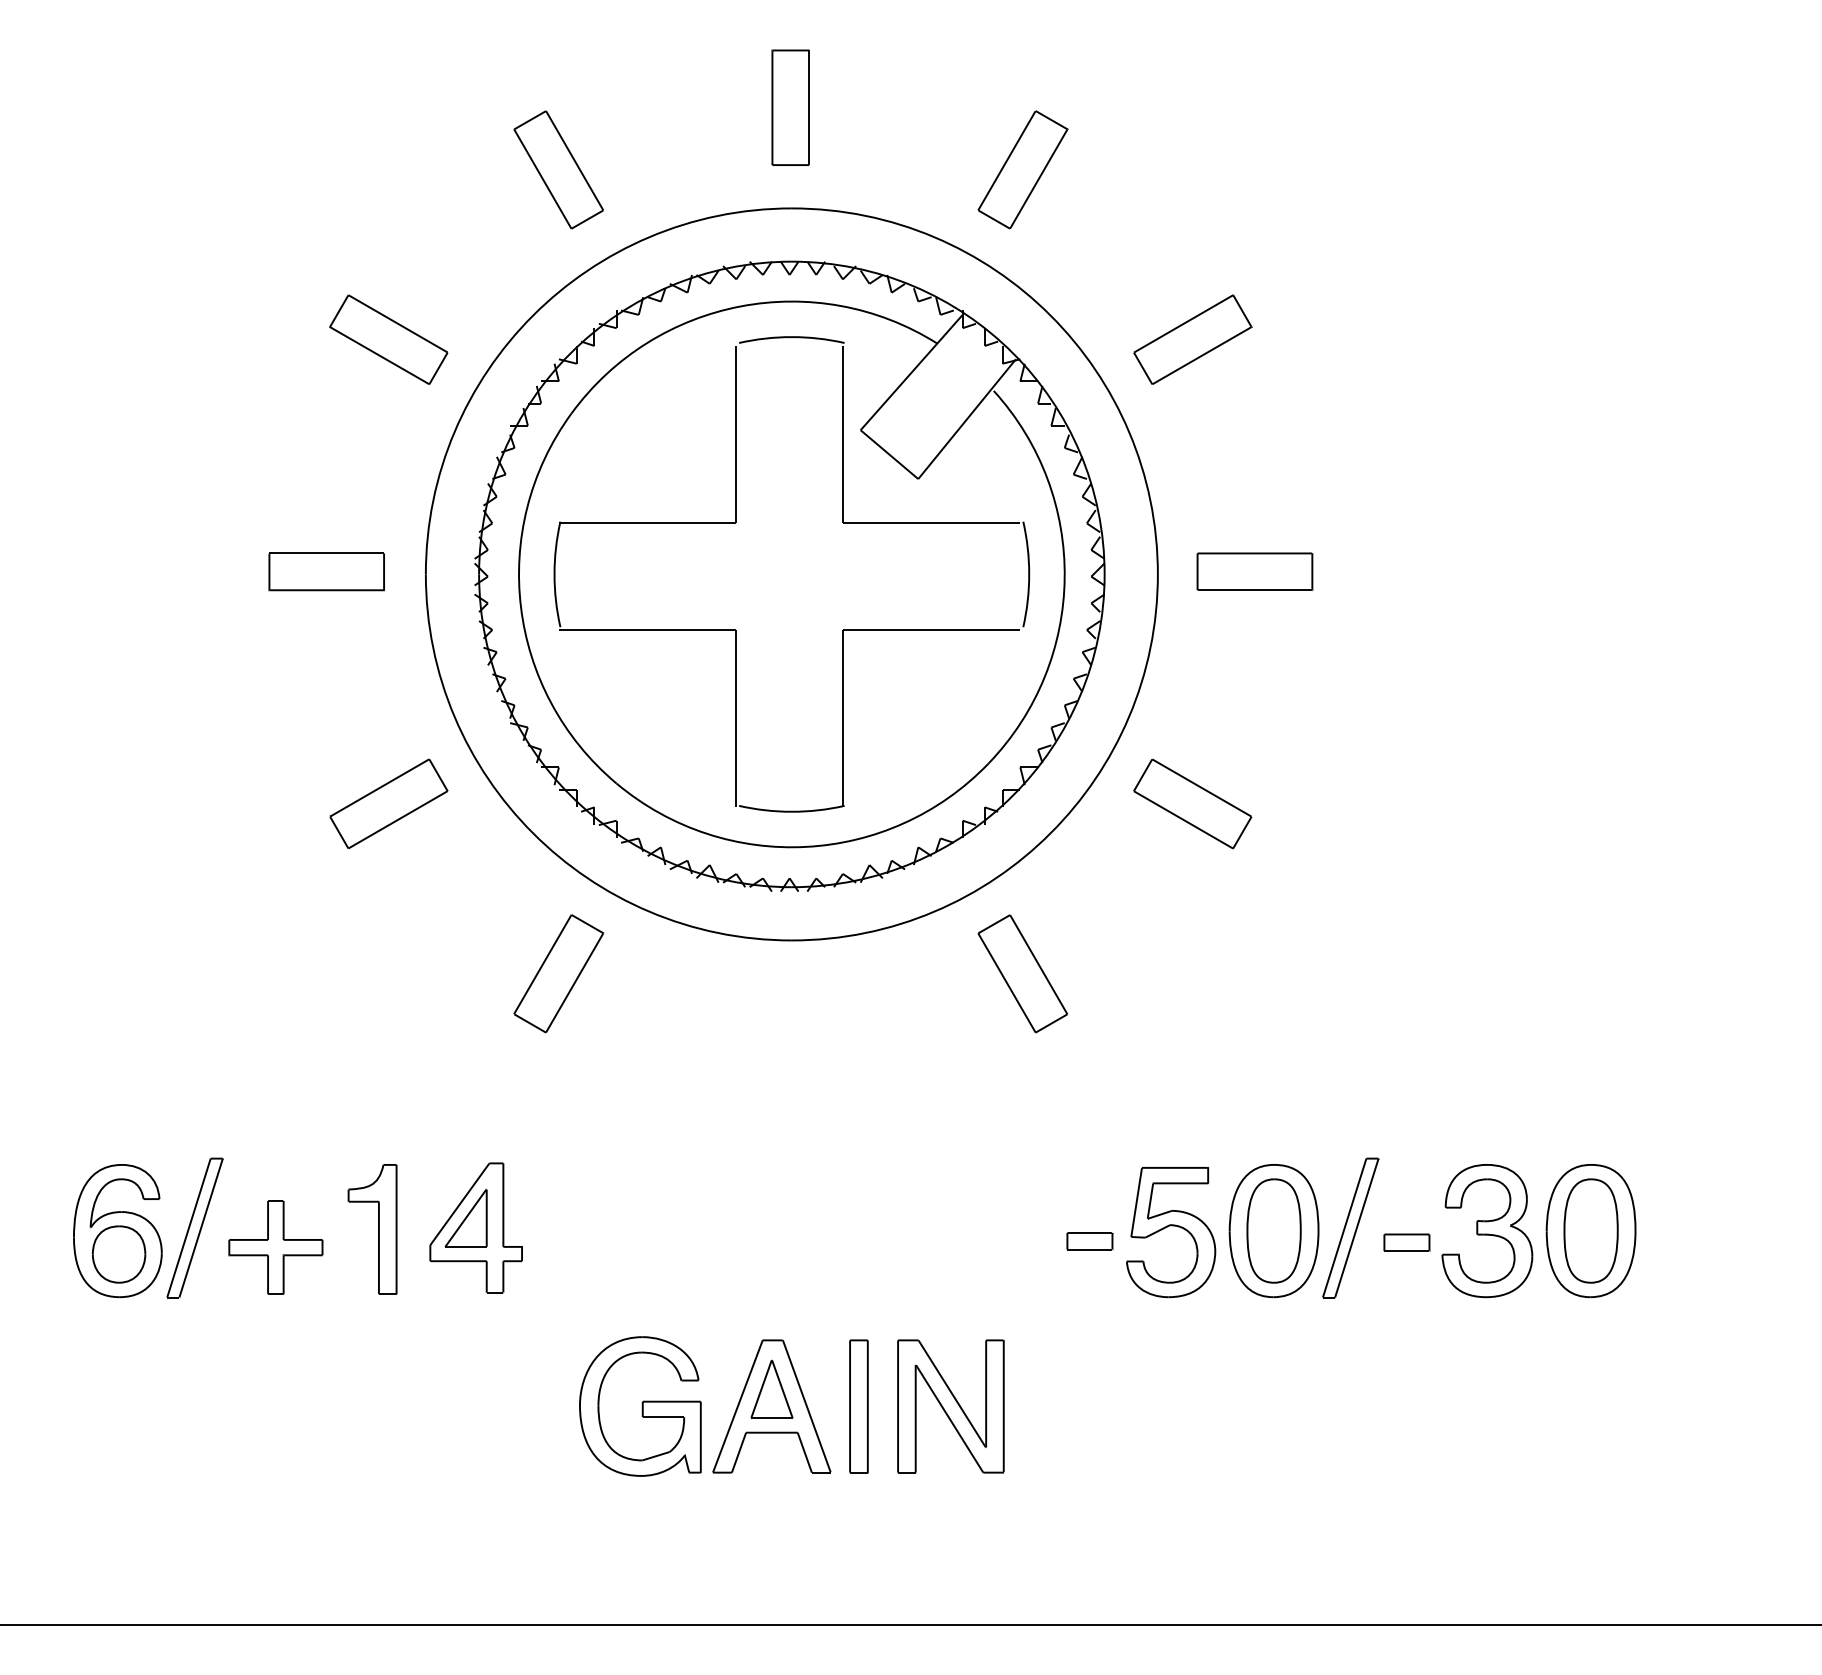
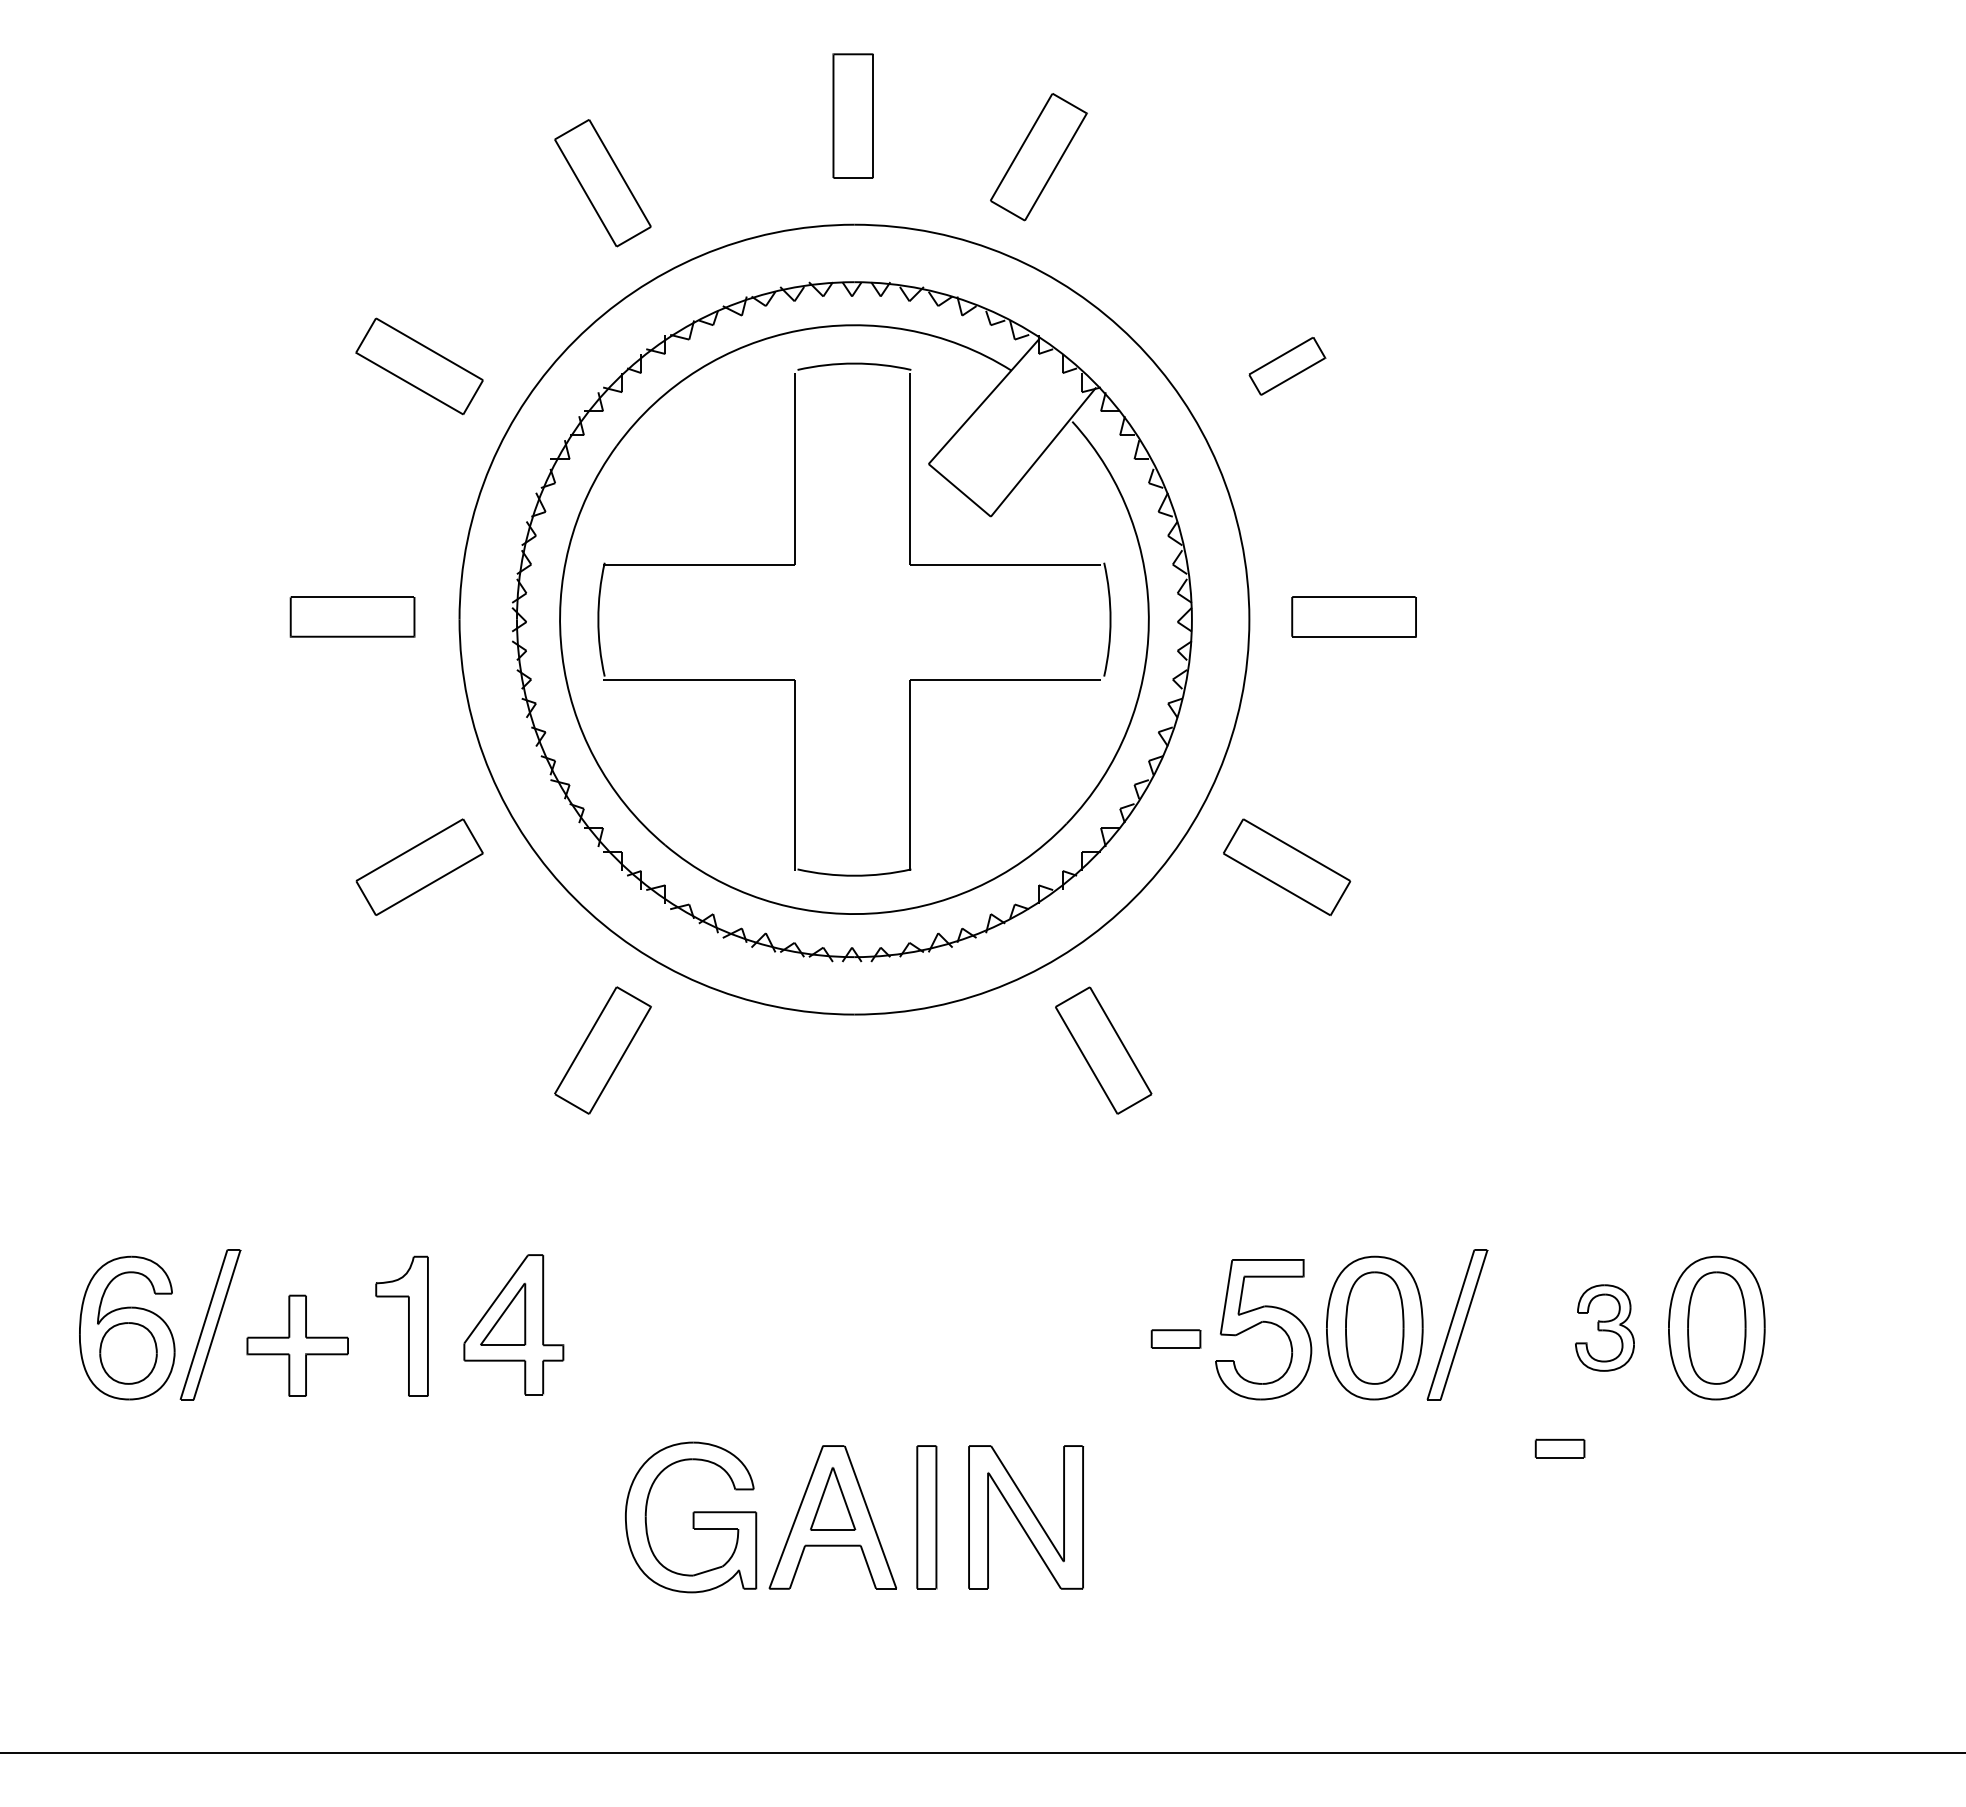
part: (1022, 170) -> (1038, 157), moved
part: (1193, 338) -> (1287, 365), size x0.6
part: (1487, 1230) -> (1604, 1327), size x0.6
part: (1406, 1242) -> (1559, 1448), moved

